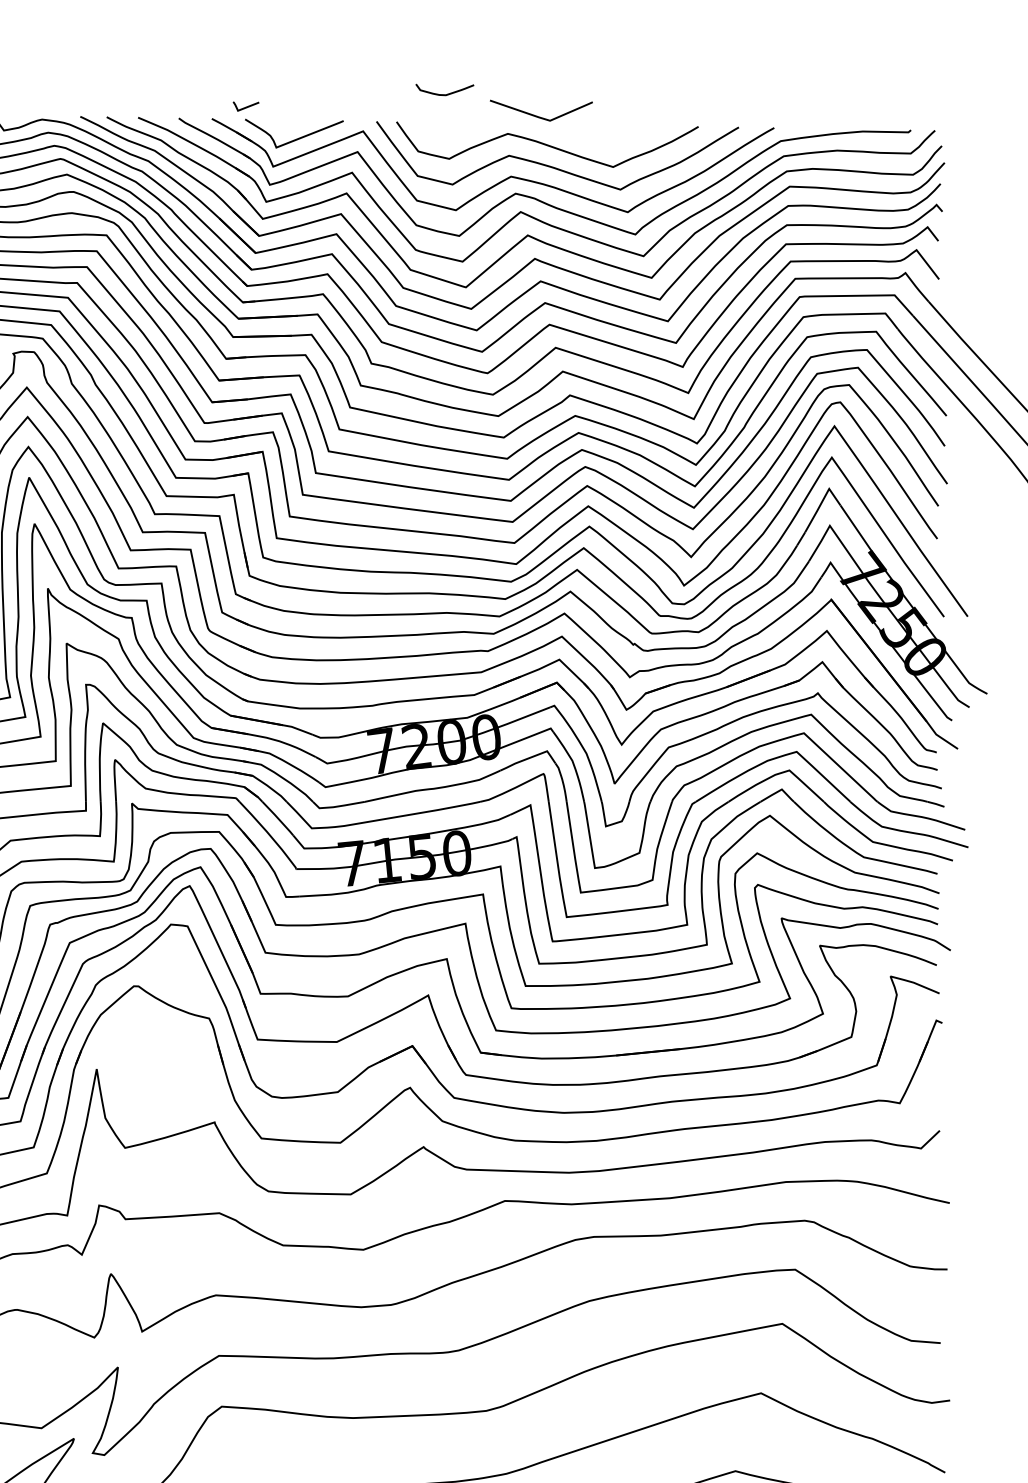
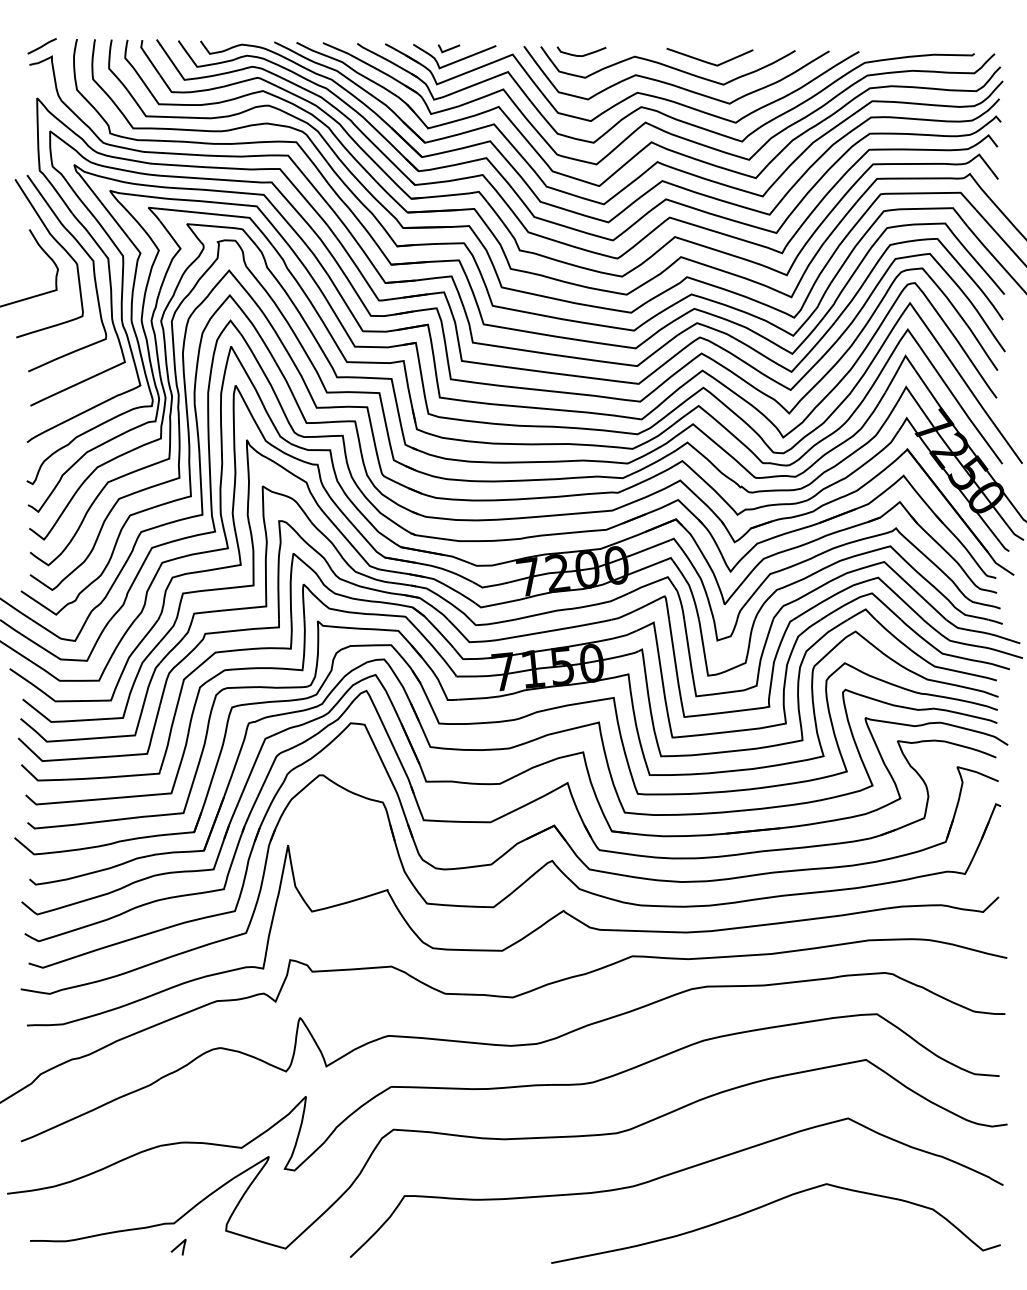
curve: (447, 93) -> (583, 54), moved
line: (245, 106) -> (448, 48), moved
line: (538, 115) -> (707, 61), moved

